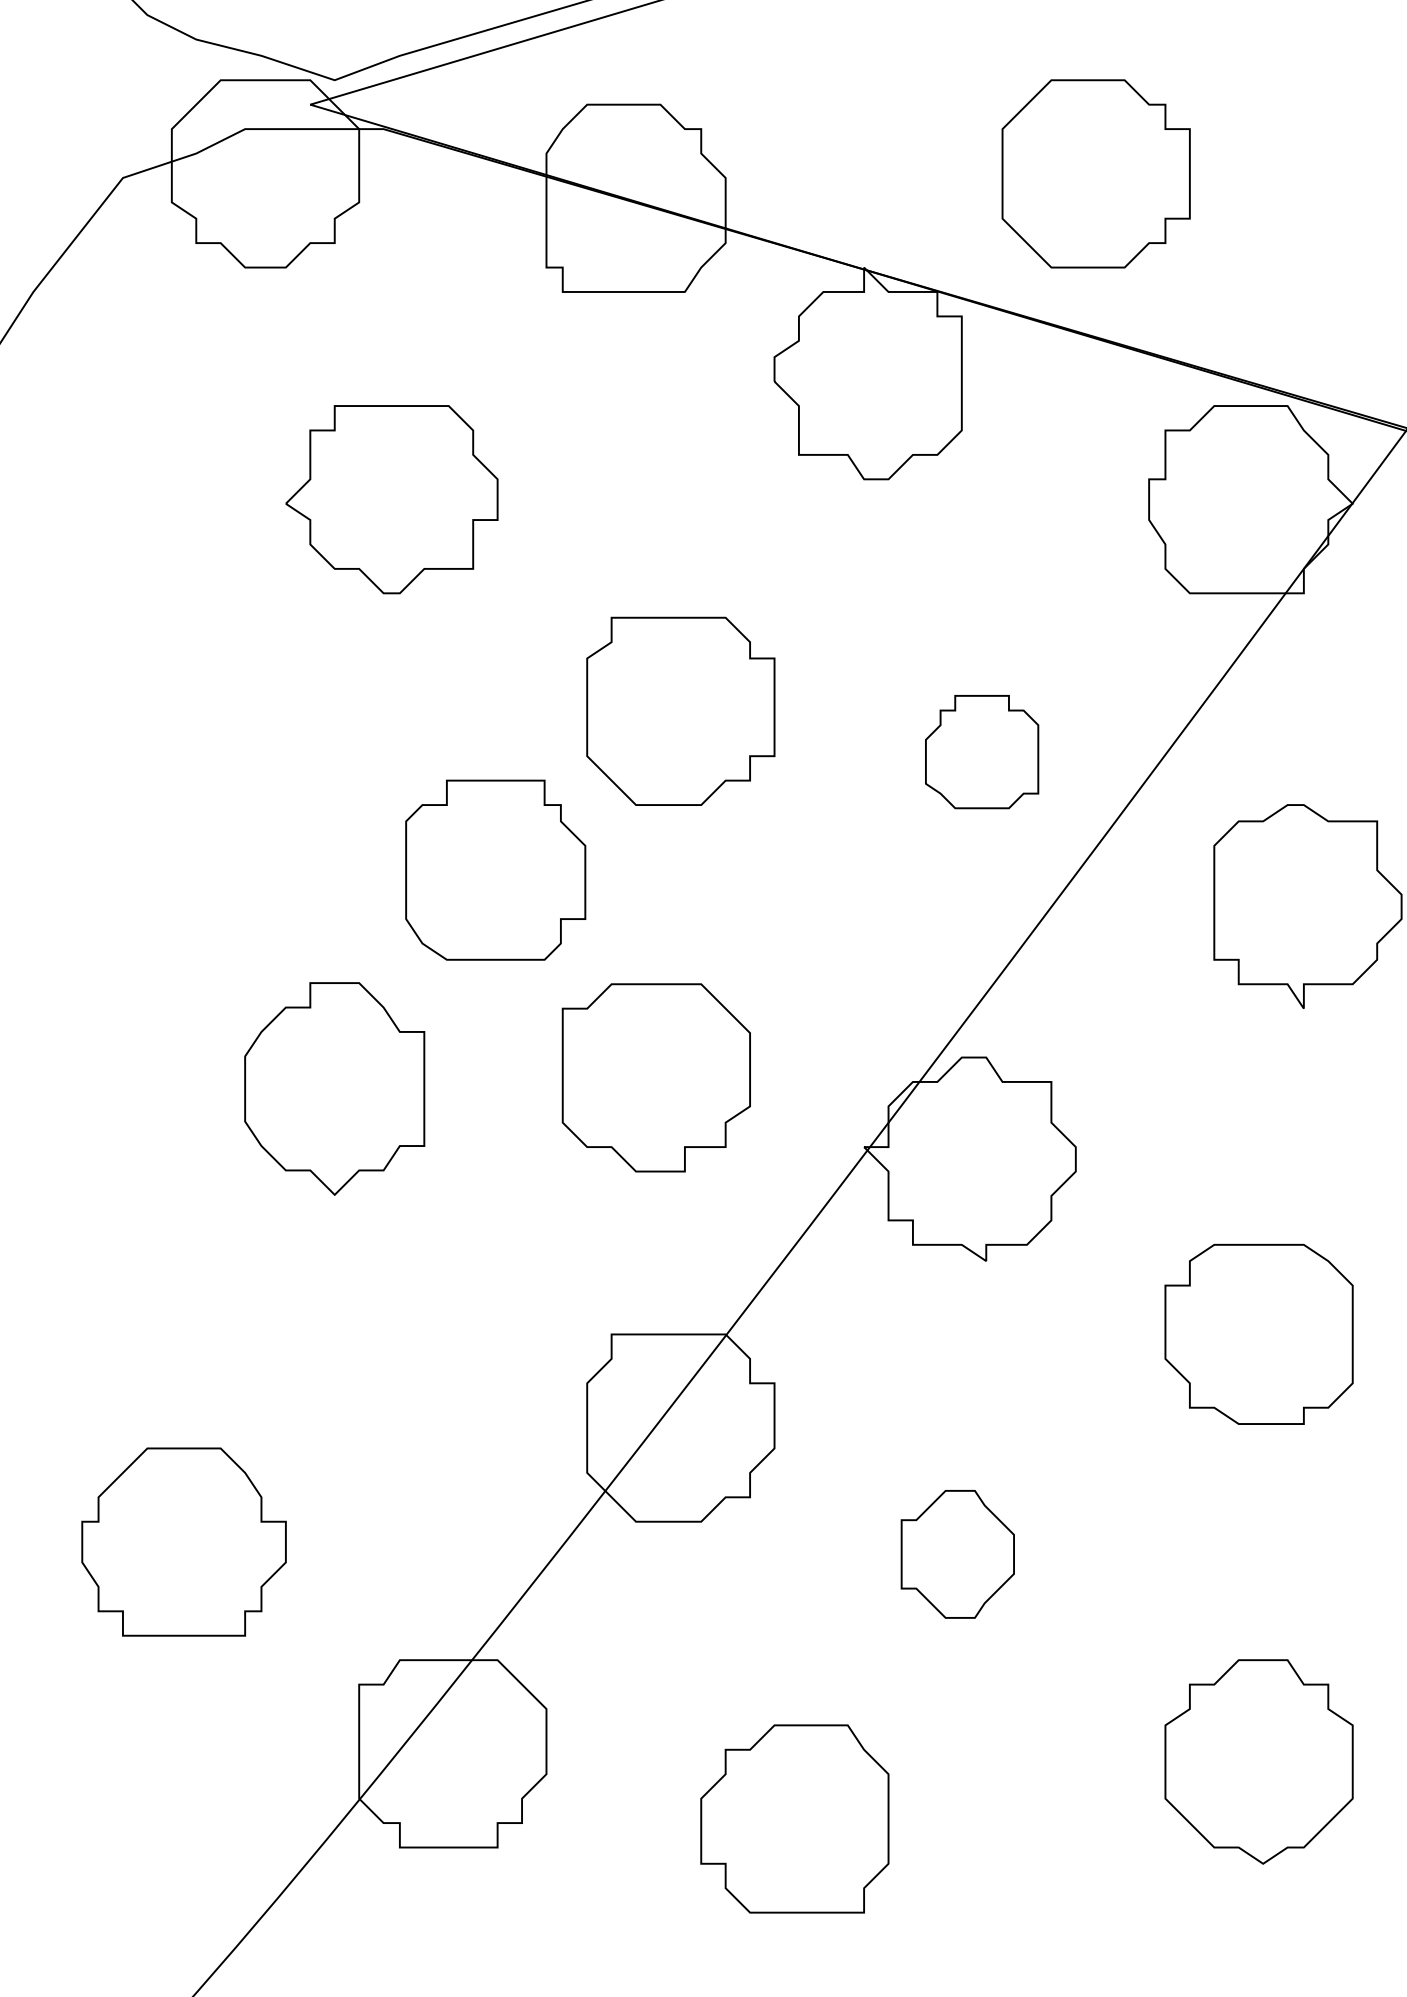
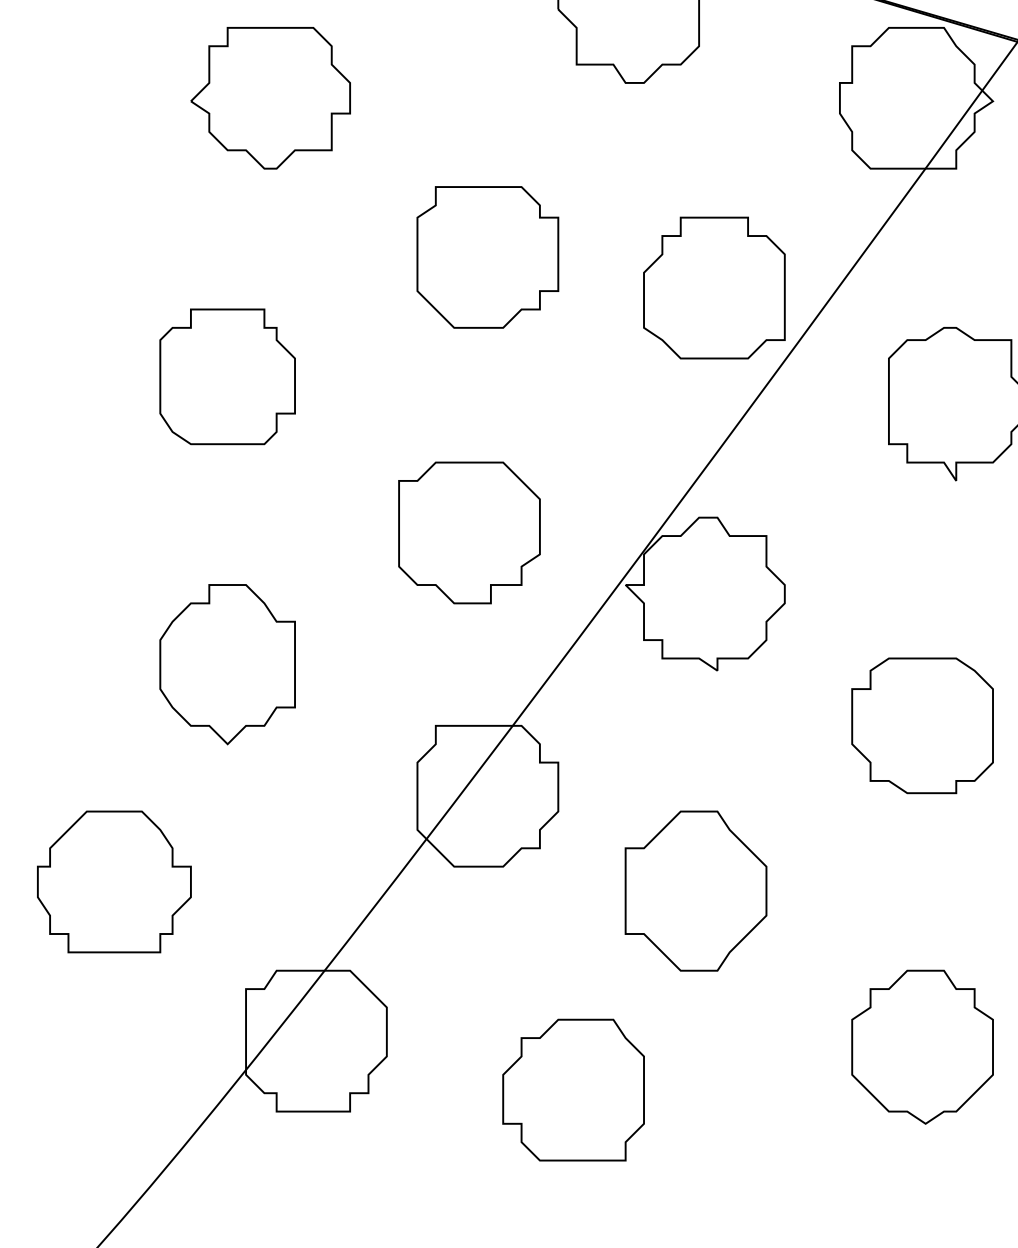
part: (981, 751) -> (713, 287), size x1.67
part: (495, 869) -> (227, 376), moved
part: (334, 1088) -> (227, 664), moved
part: (957, 1554) -> (695, 891), size x1.67

